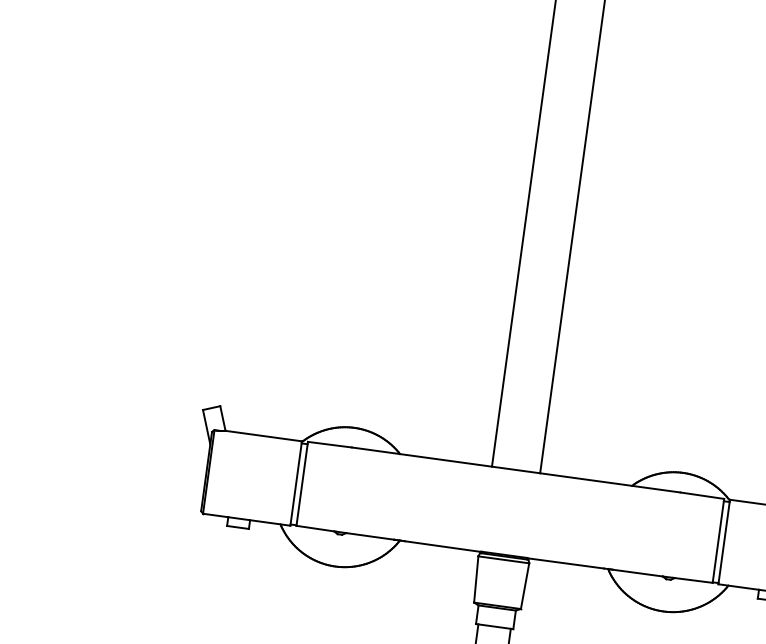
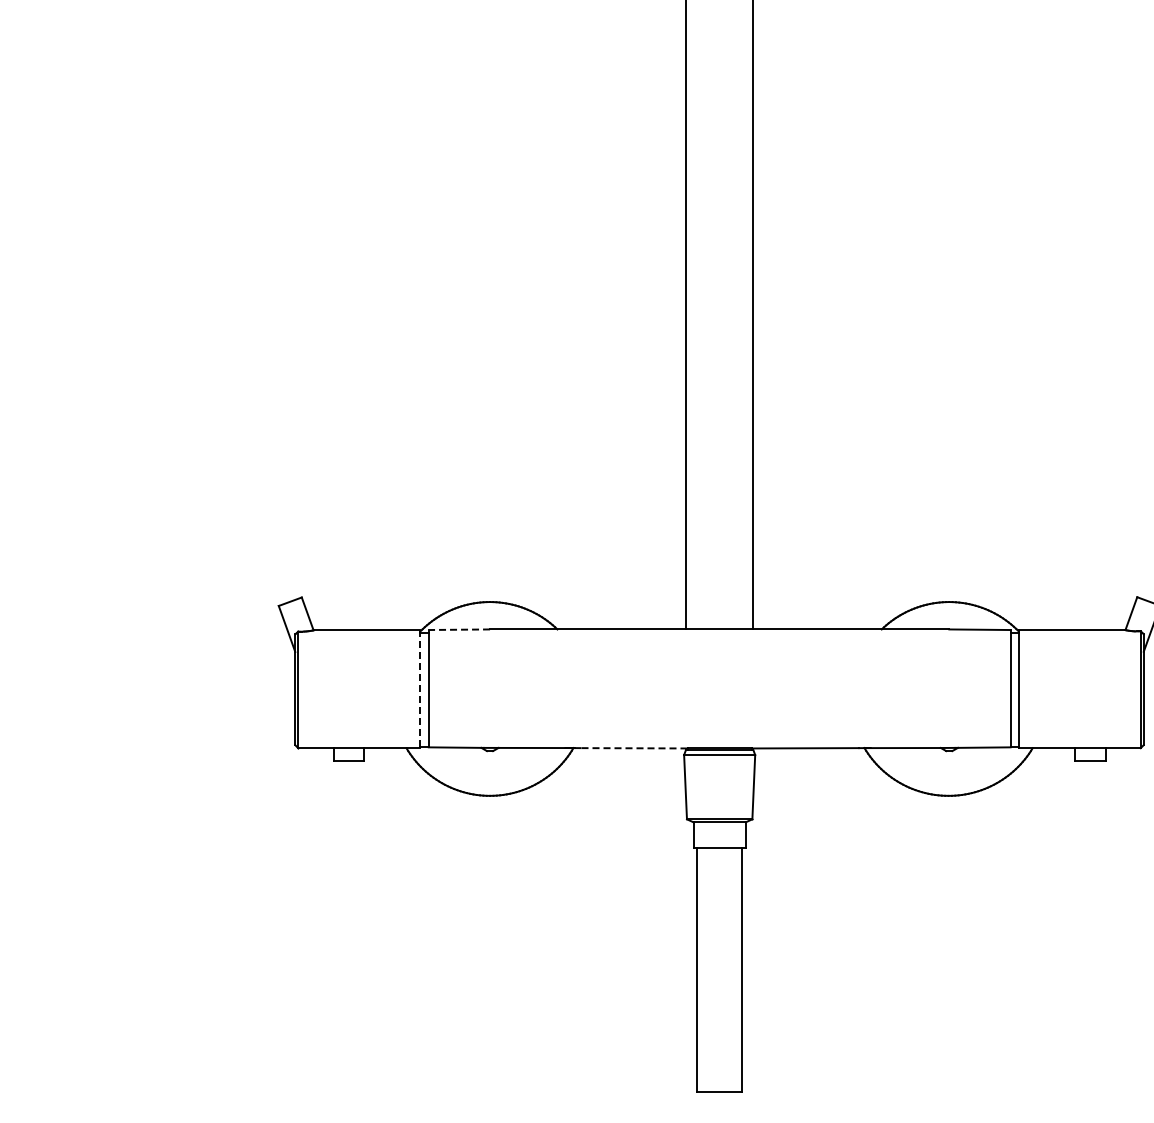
line: (329, 444) -> (459, 629), solid -> dashed
line: (296, 483) -> (420, 689), solid -> dashed
line: (442, 546) -> (633, 748), solid -> dashed

